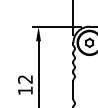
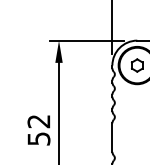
text: (25, 90) -> (39, 138), 12 -> 52

